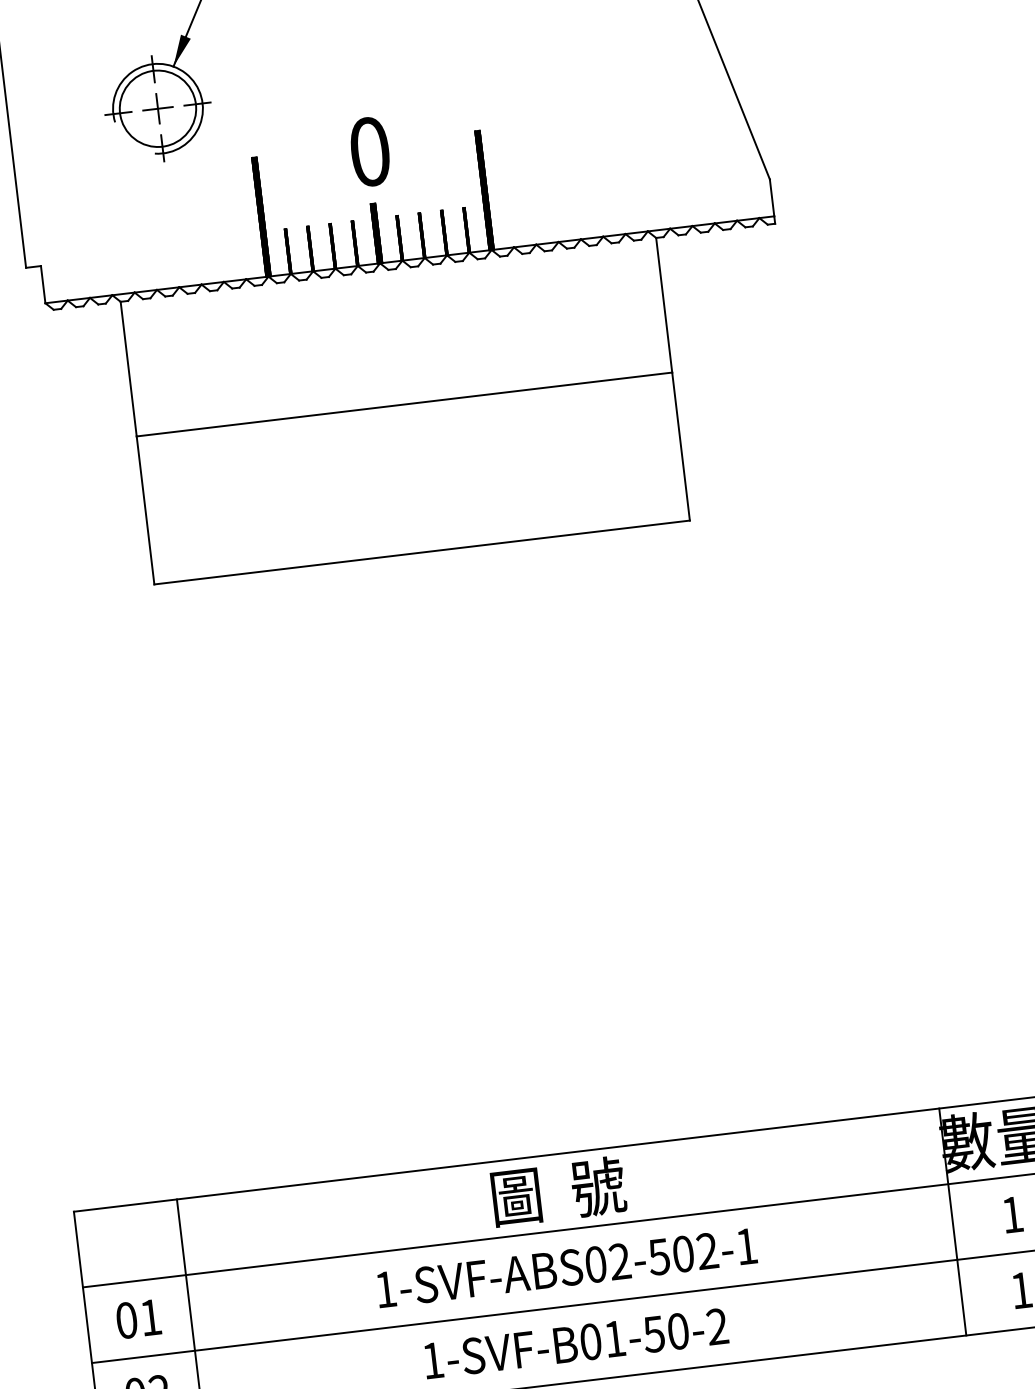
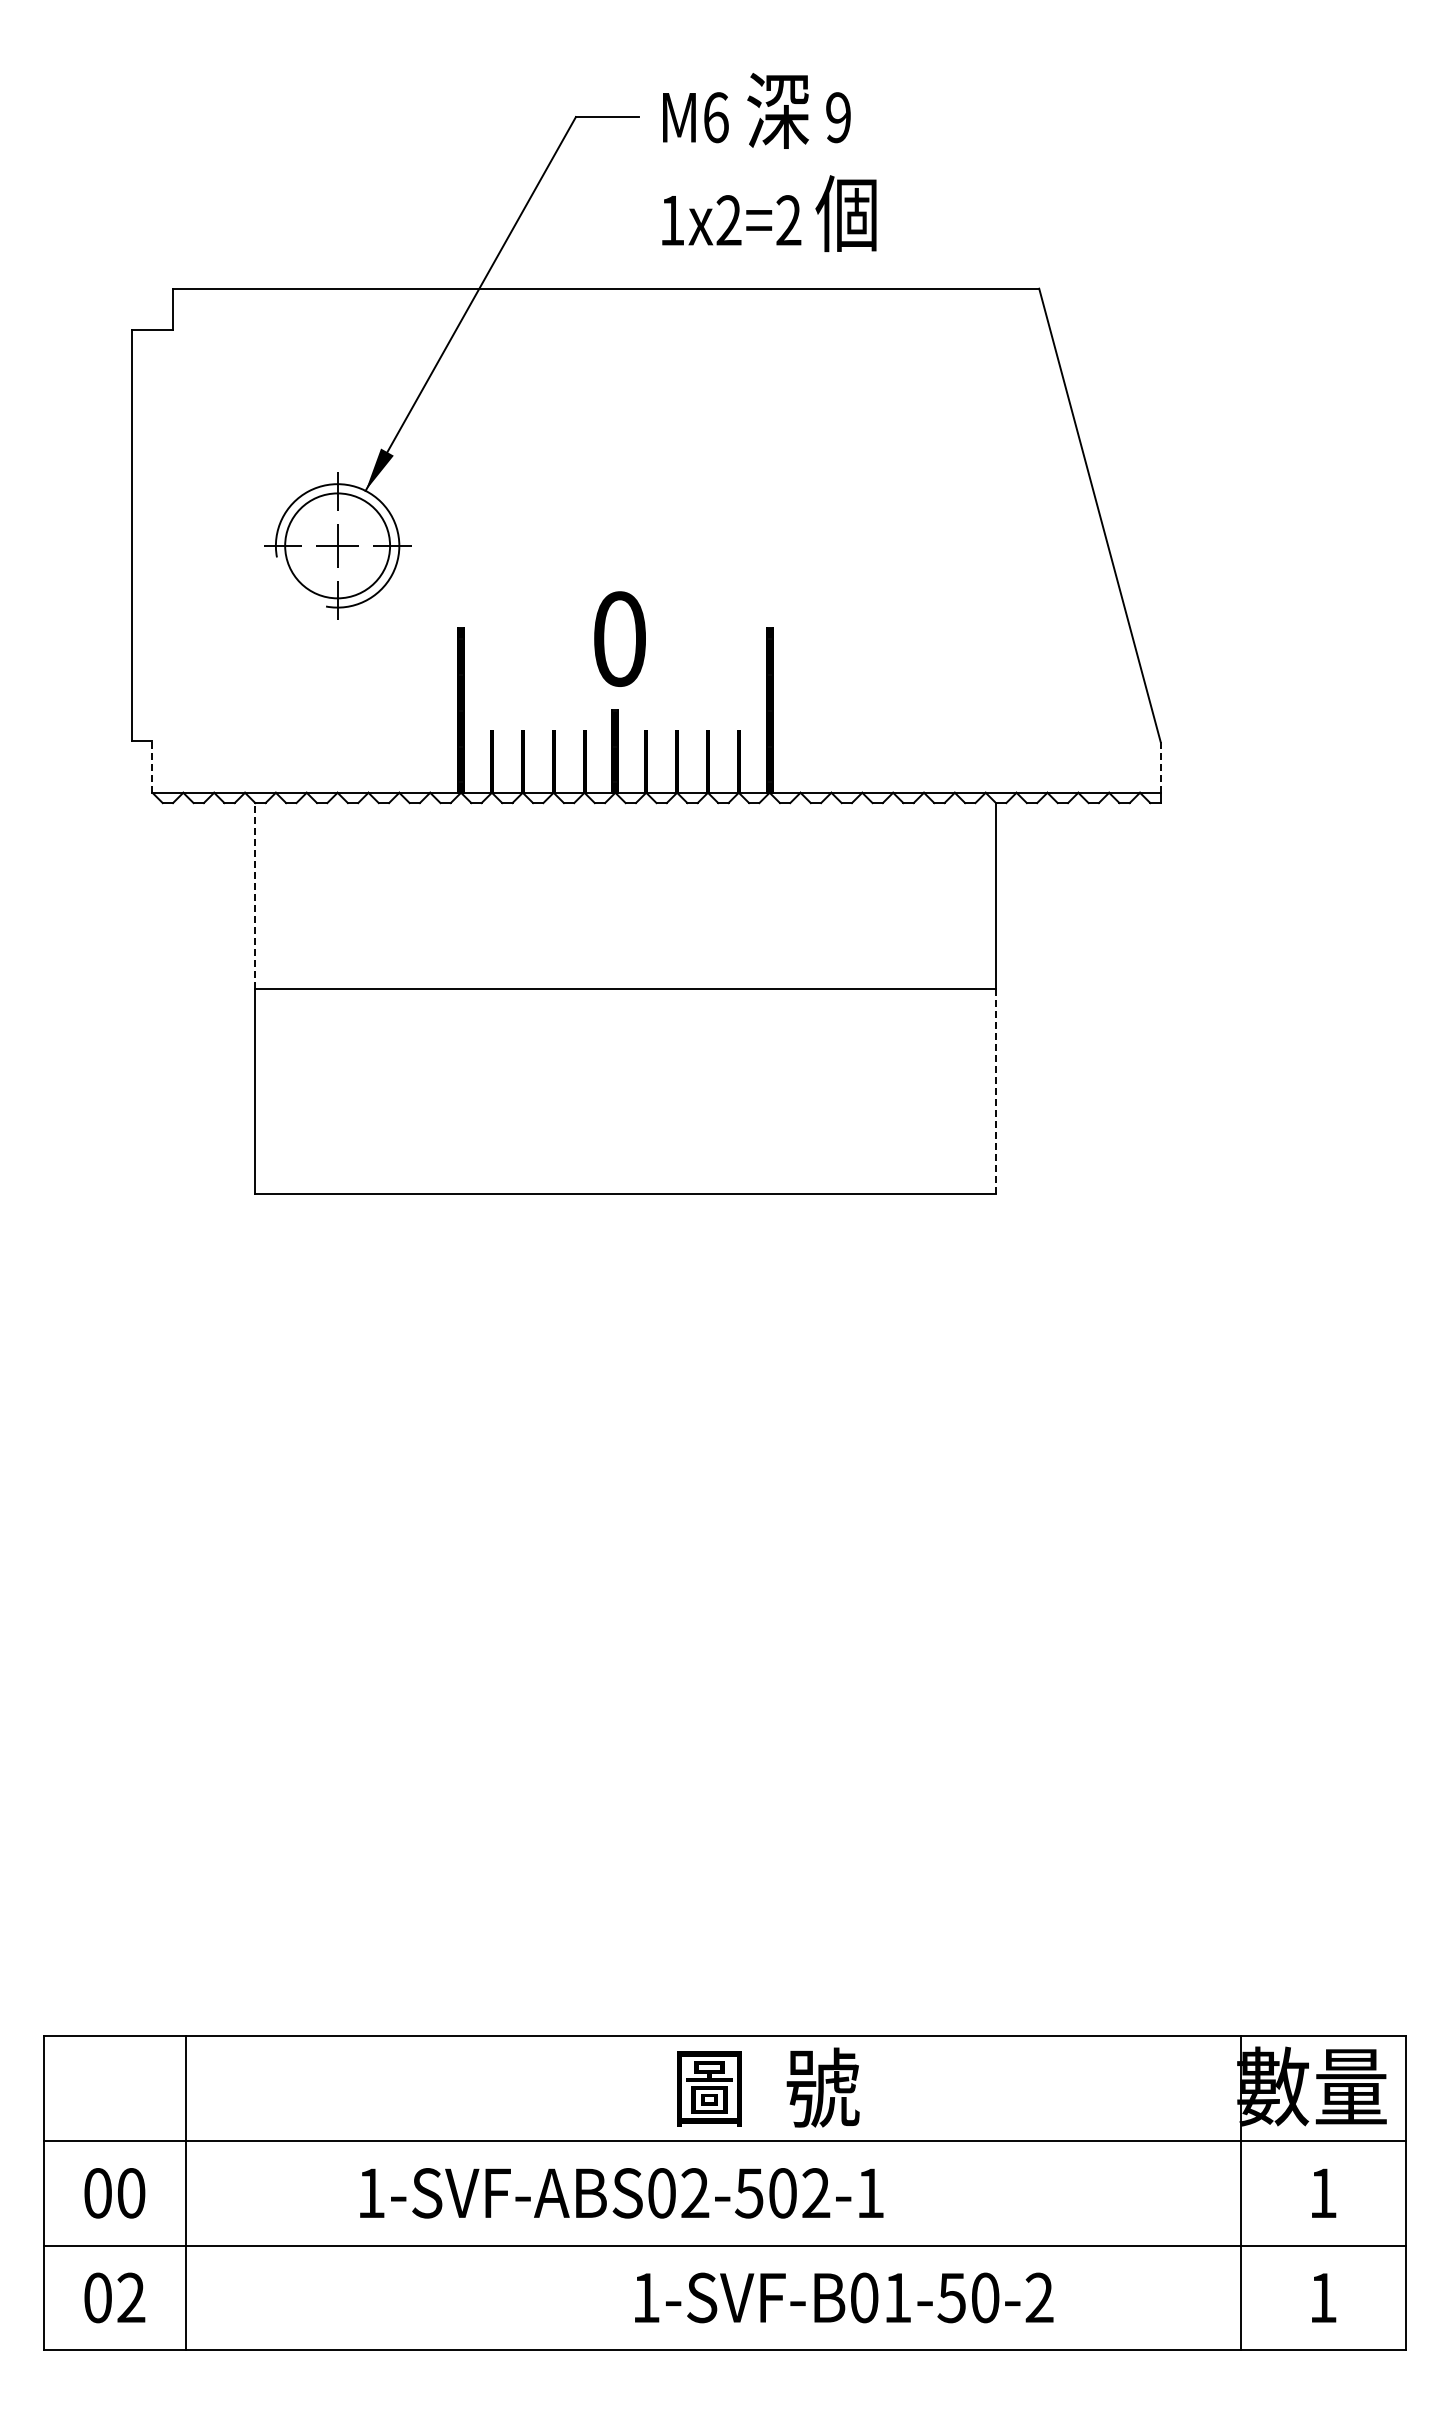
line: (772, 198) -> (1160, 767), solid -> dashed
line: (43, 284) -> (152, 767), solid -> dashed
line: (128, 368) -> (255, 895), solid -> dashed
line: (681, 447) -> (996, 1092), solid -> dashed
text: (559, 1191) -> (768, 2087), moved
text: (566, 1268) -> (621, 2193), moved
text: (151, 1317) -> (131, 2193), 01 -> 00
text: (576, 1343) -> (844, 2297), moved

